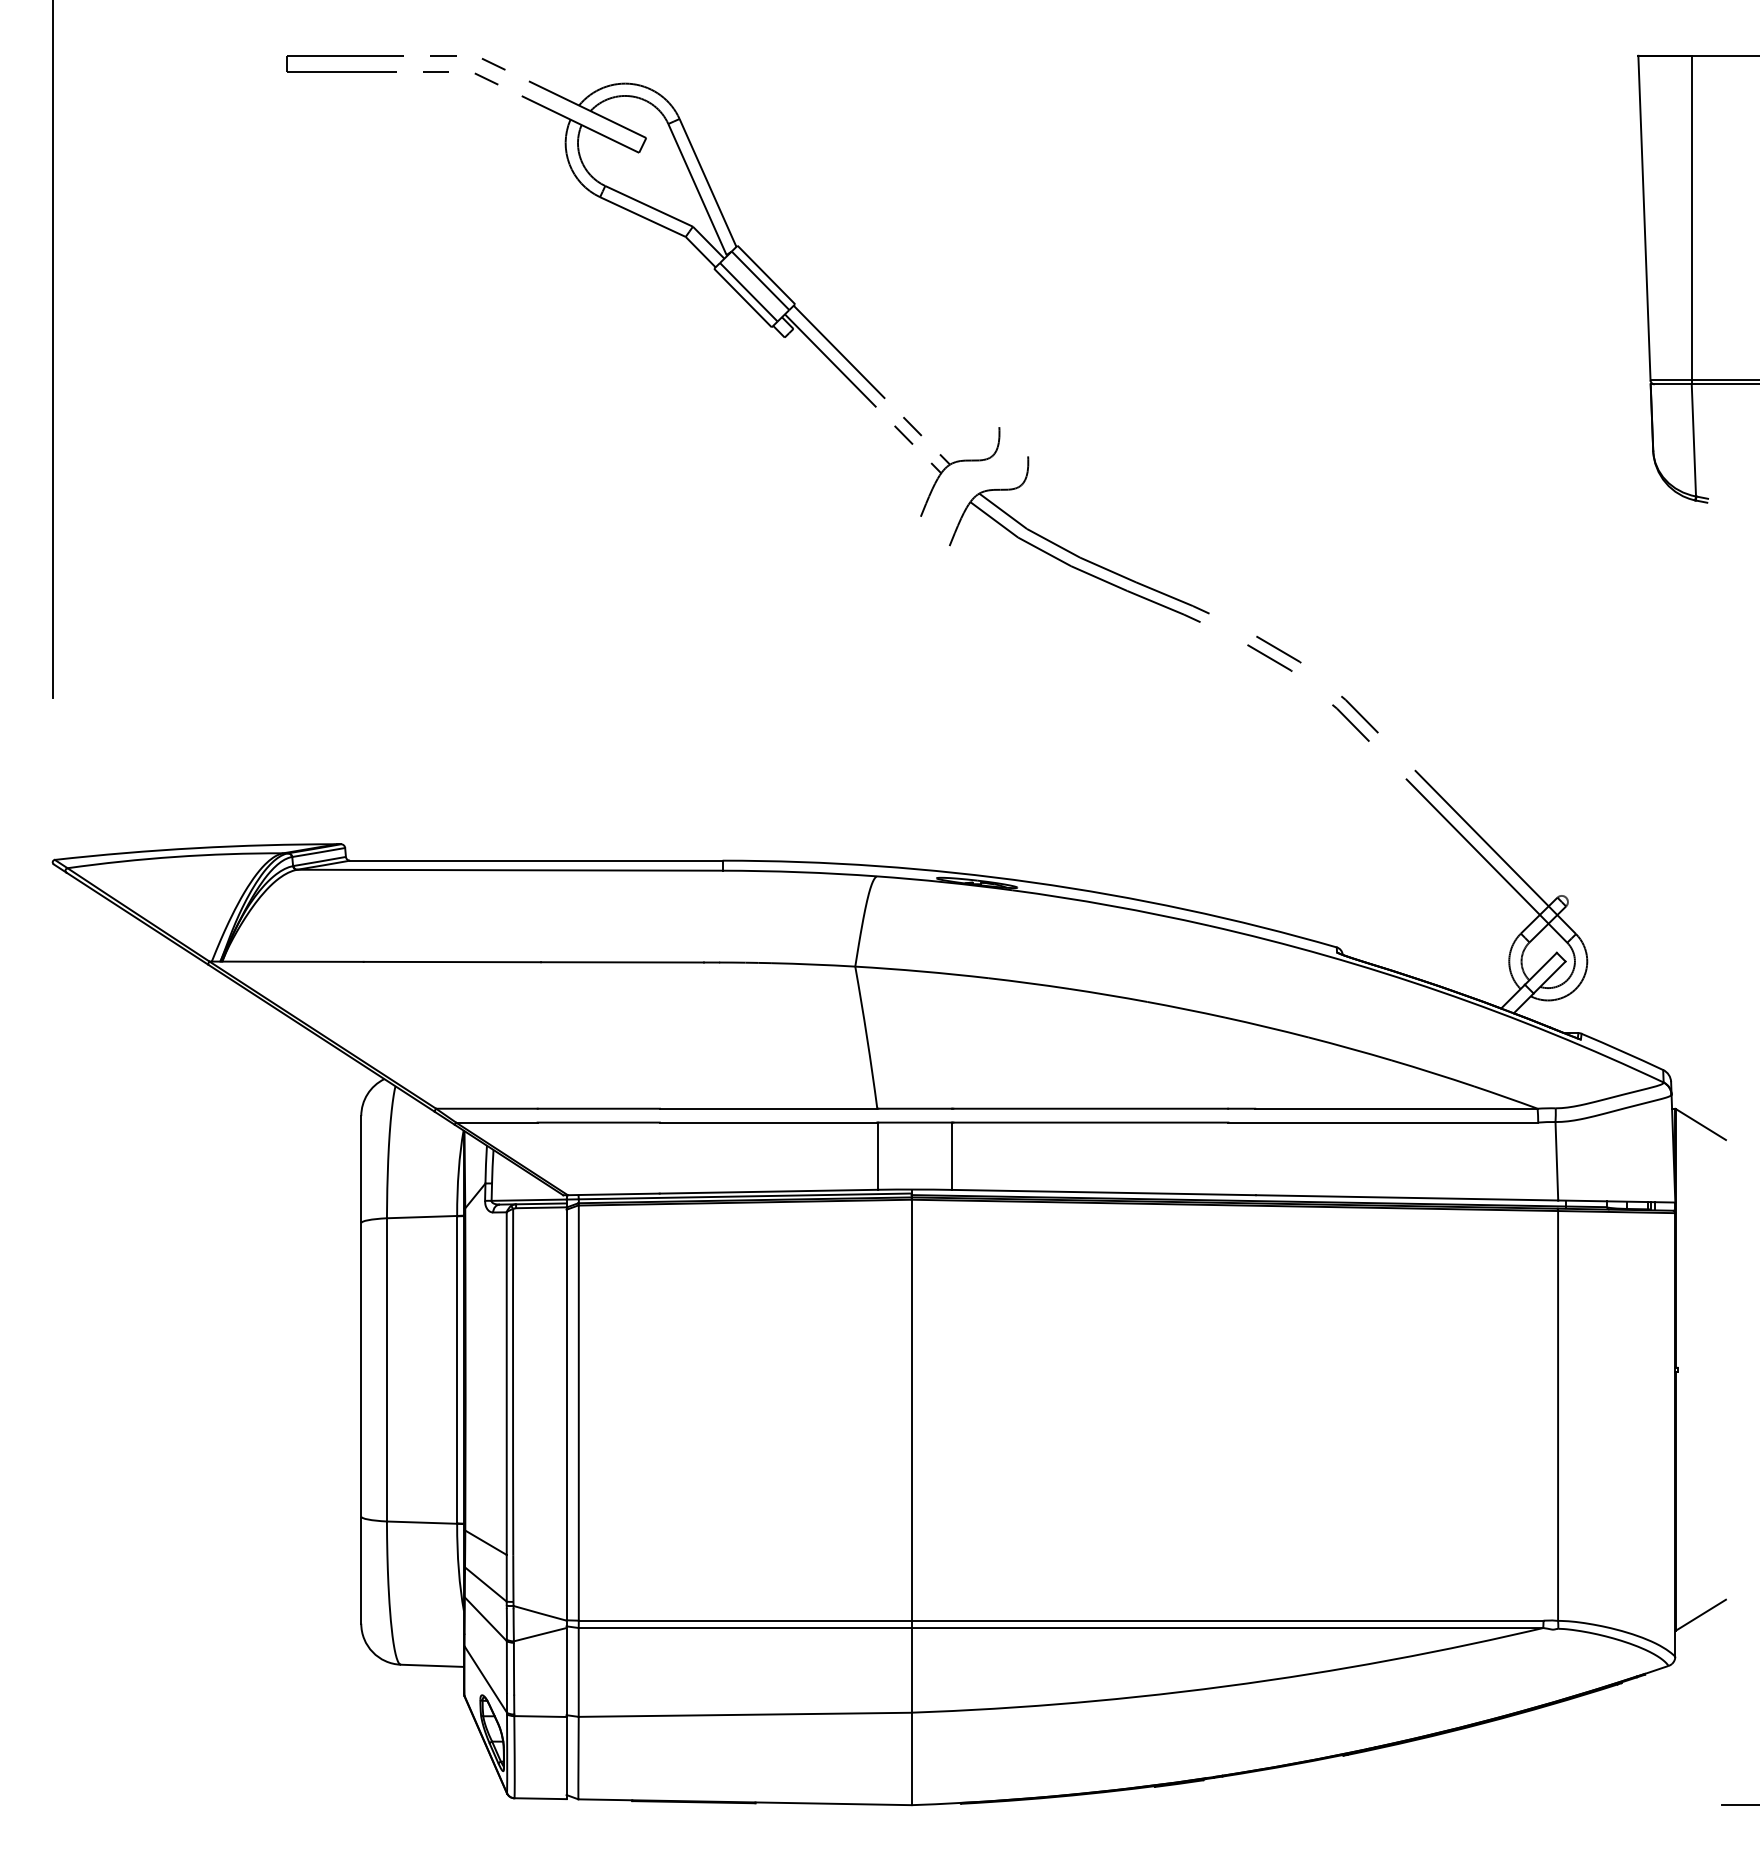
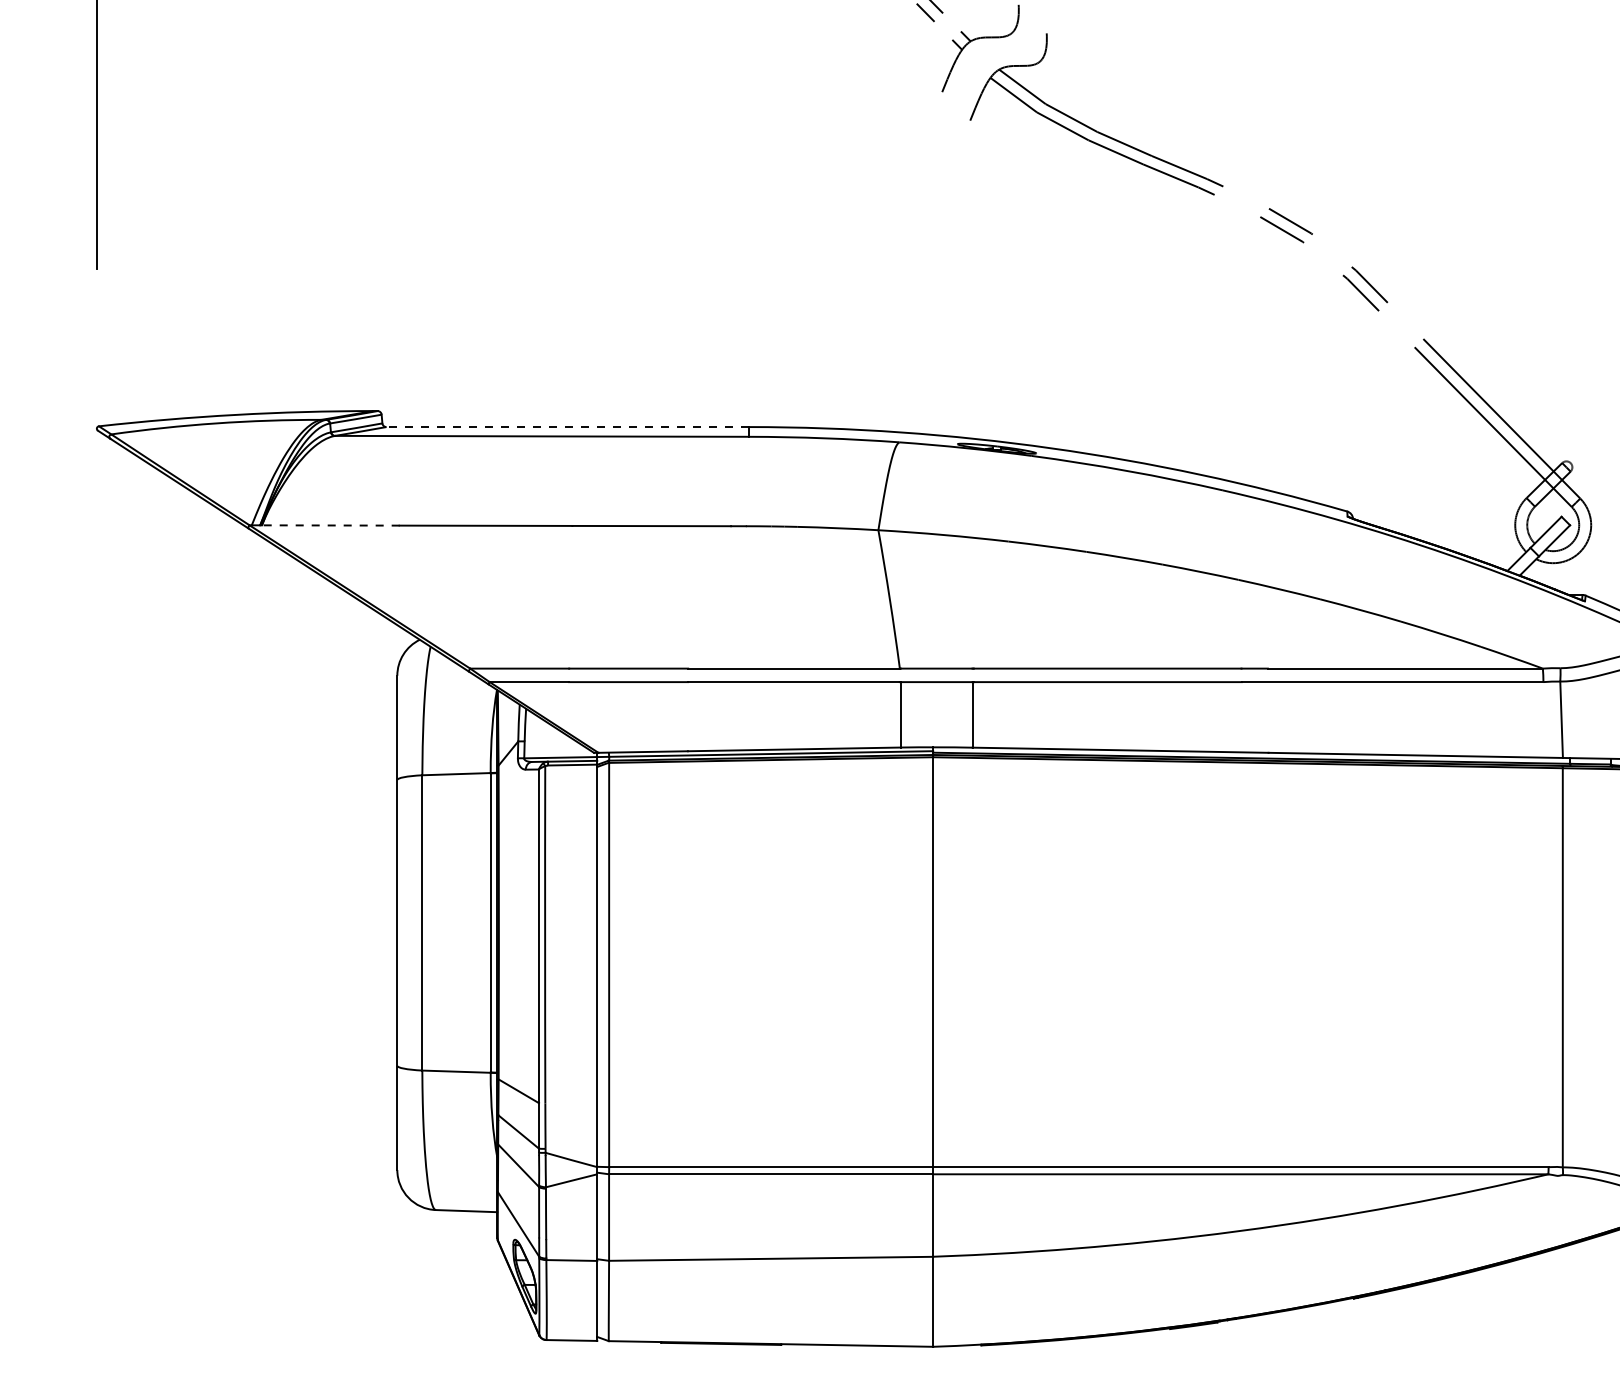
line: (535, 860) -> (566, 426), solid -> dashed
line: (292, 961) -> (330, 525), solid -> dashed

